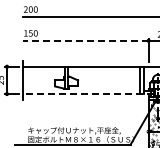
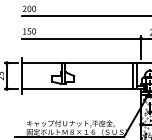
line: (86, 40) -> (82, 38), dashed -> solid
line: (87, 94) -> (83, 89), dashed -> solid

